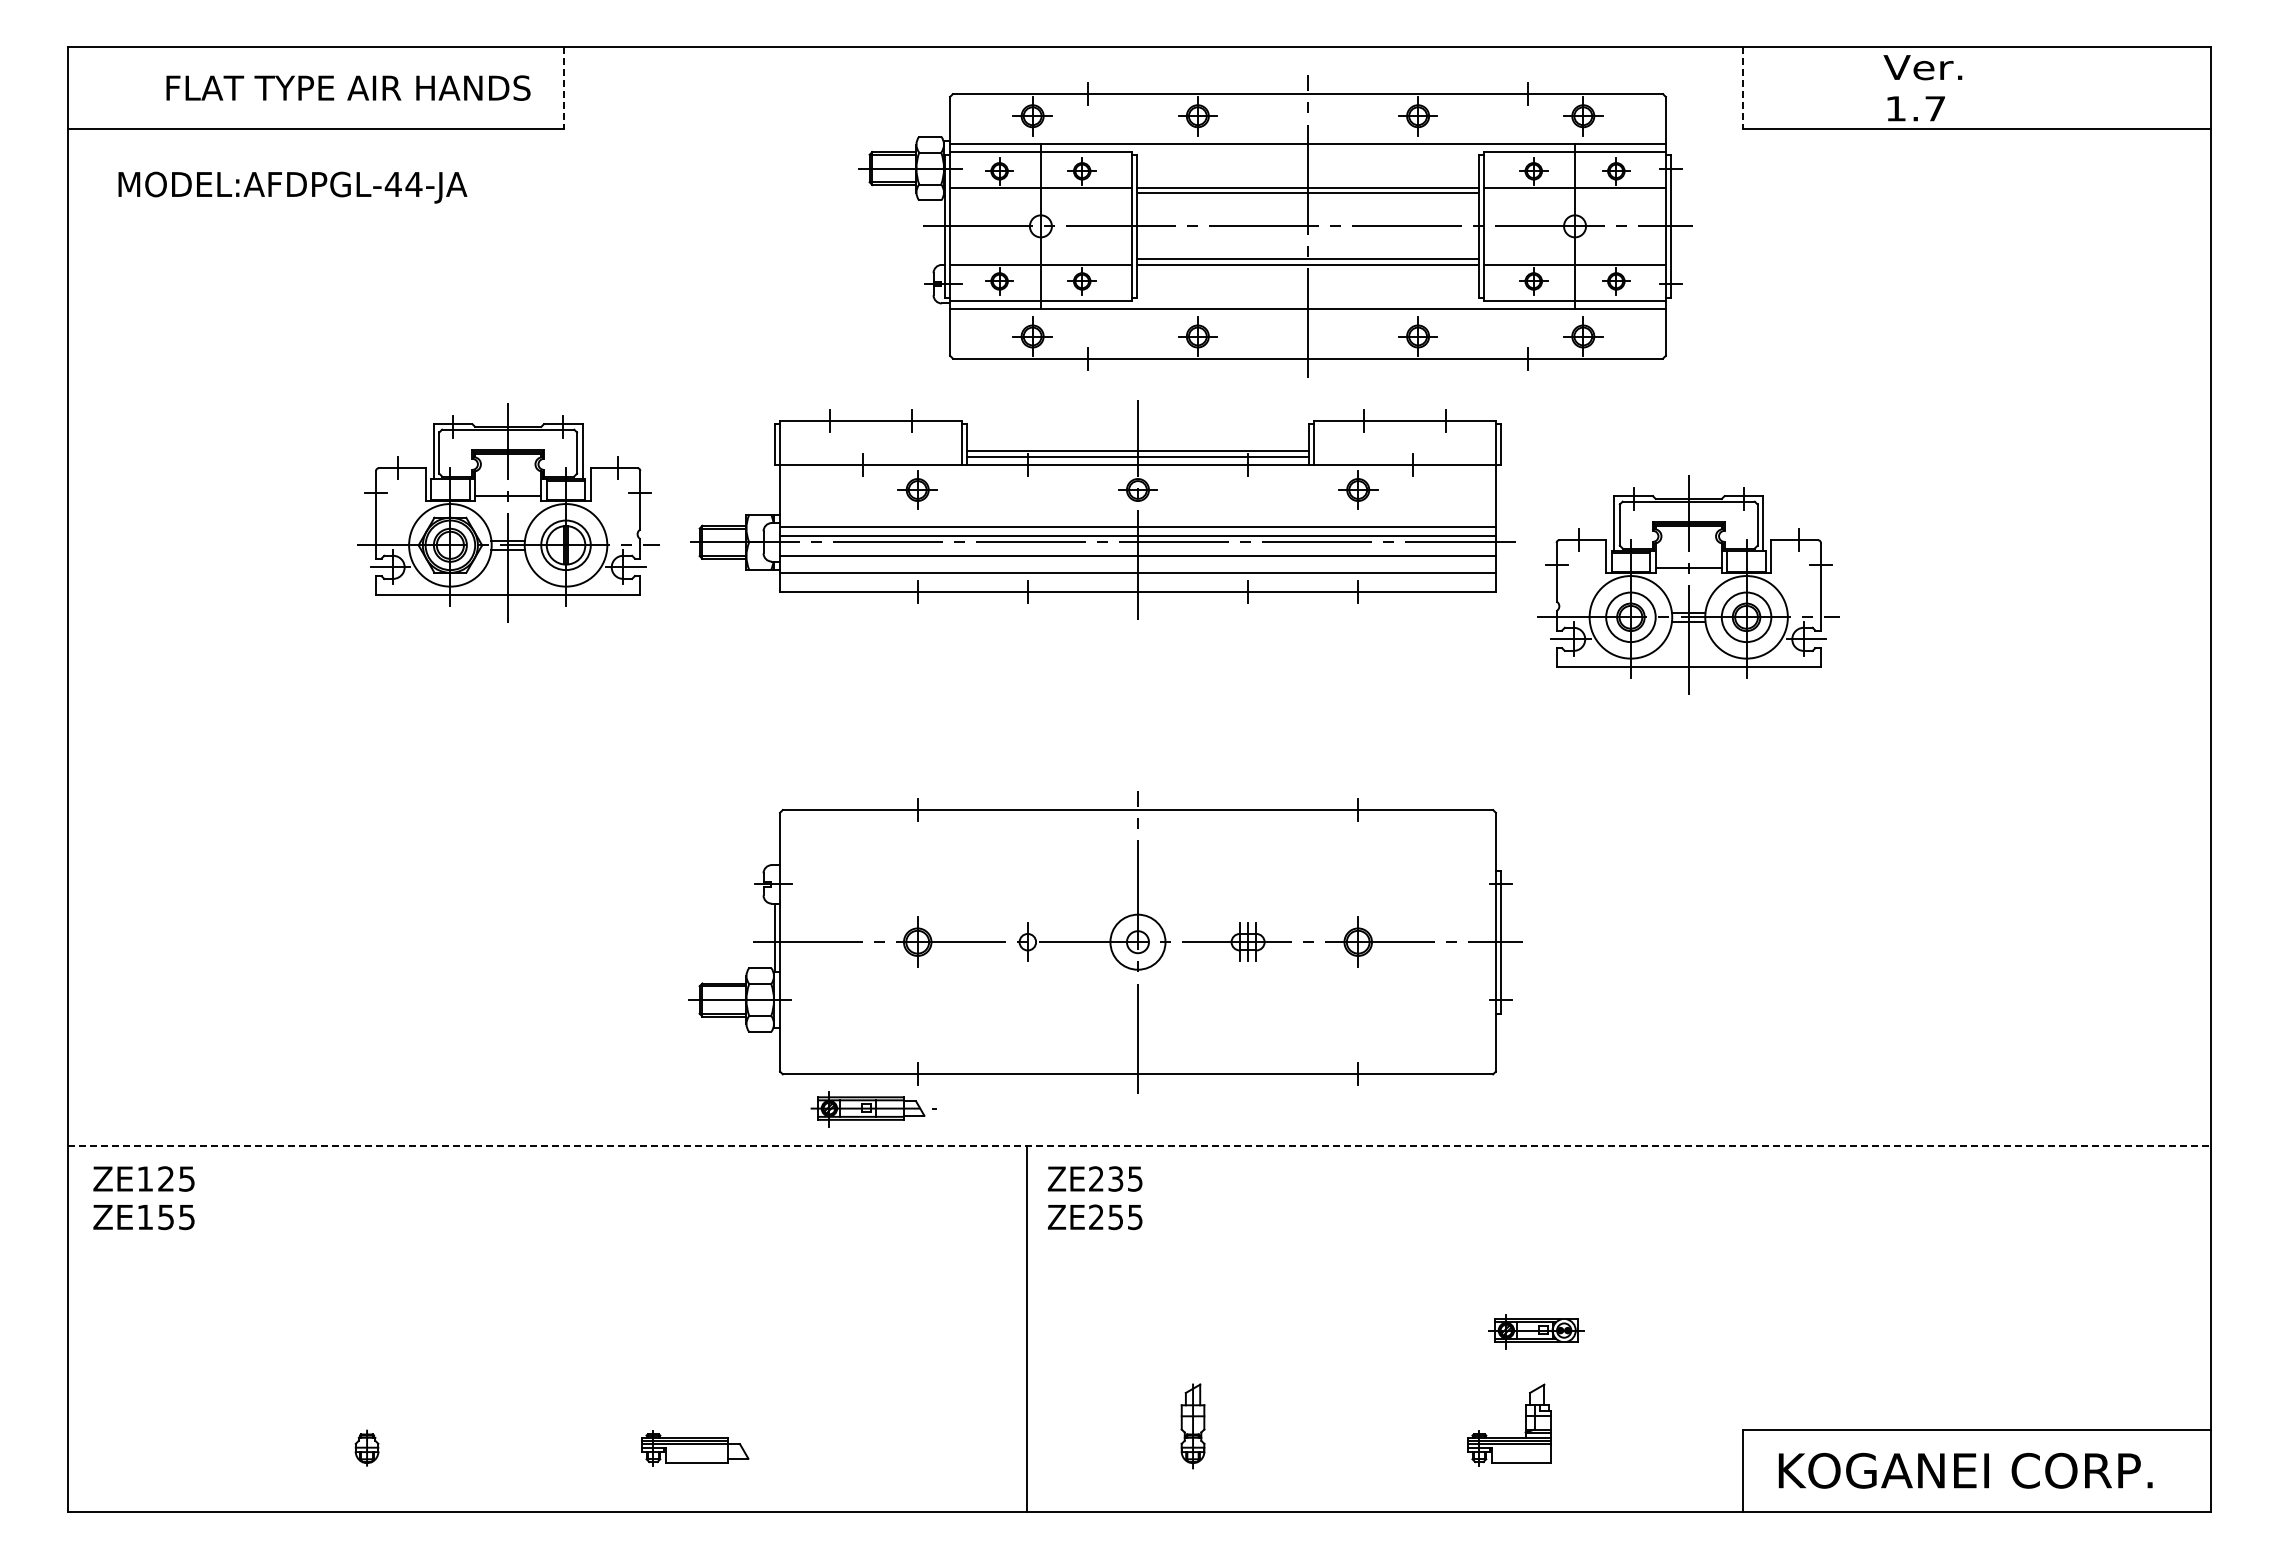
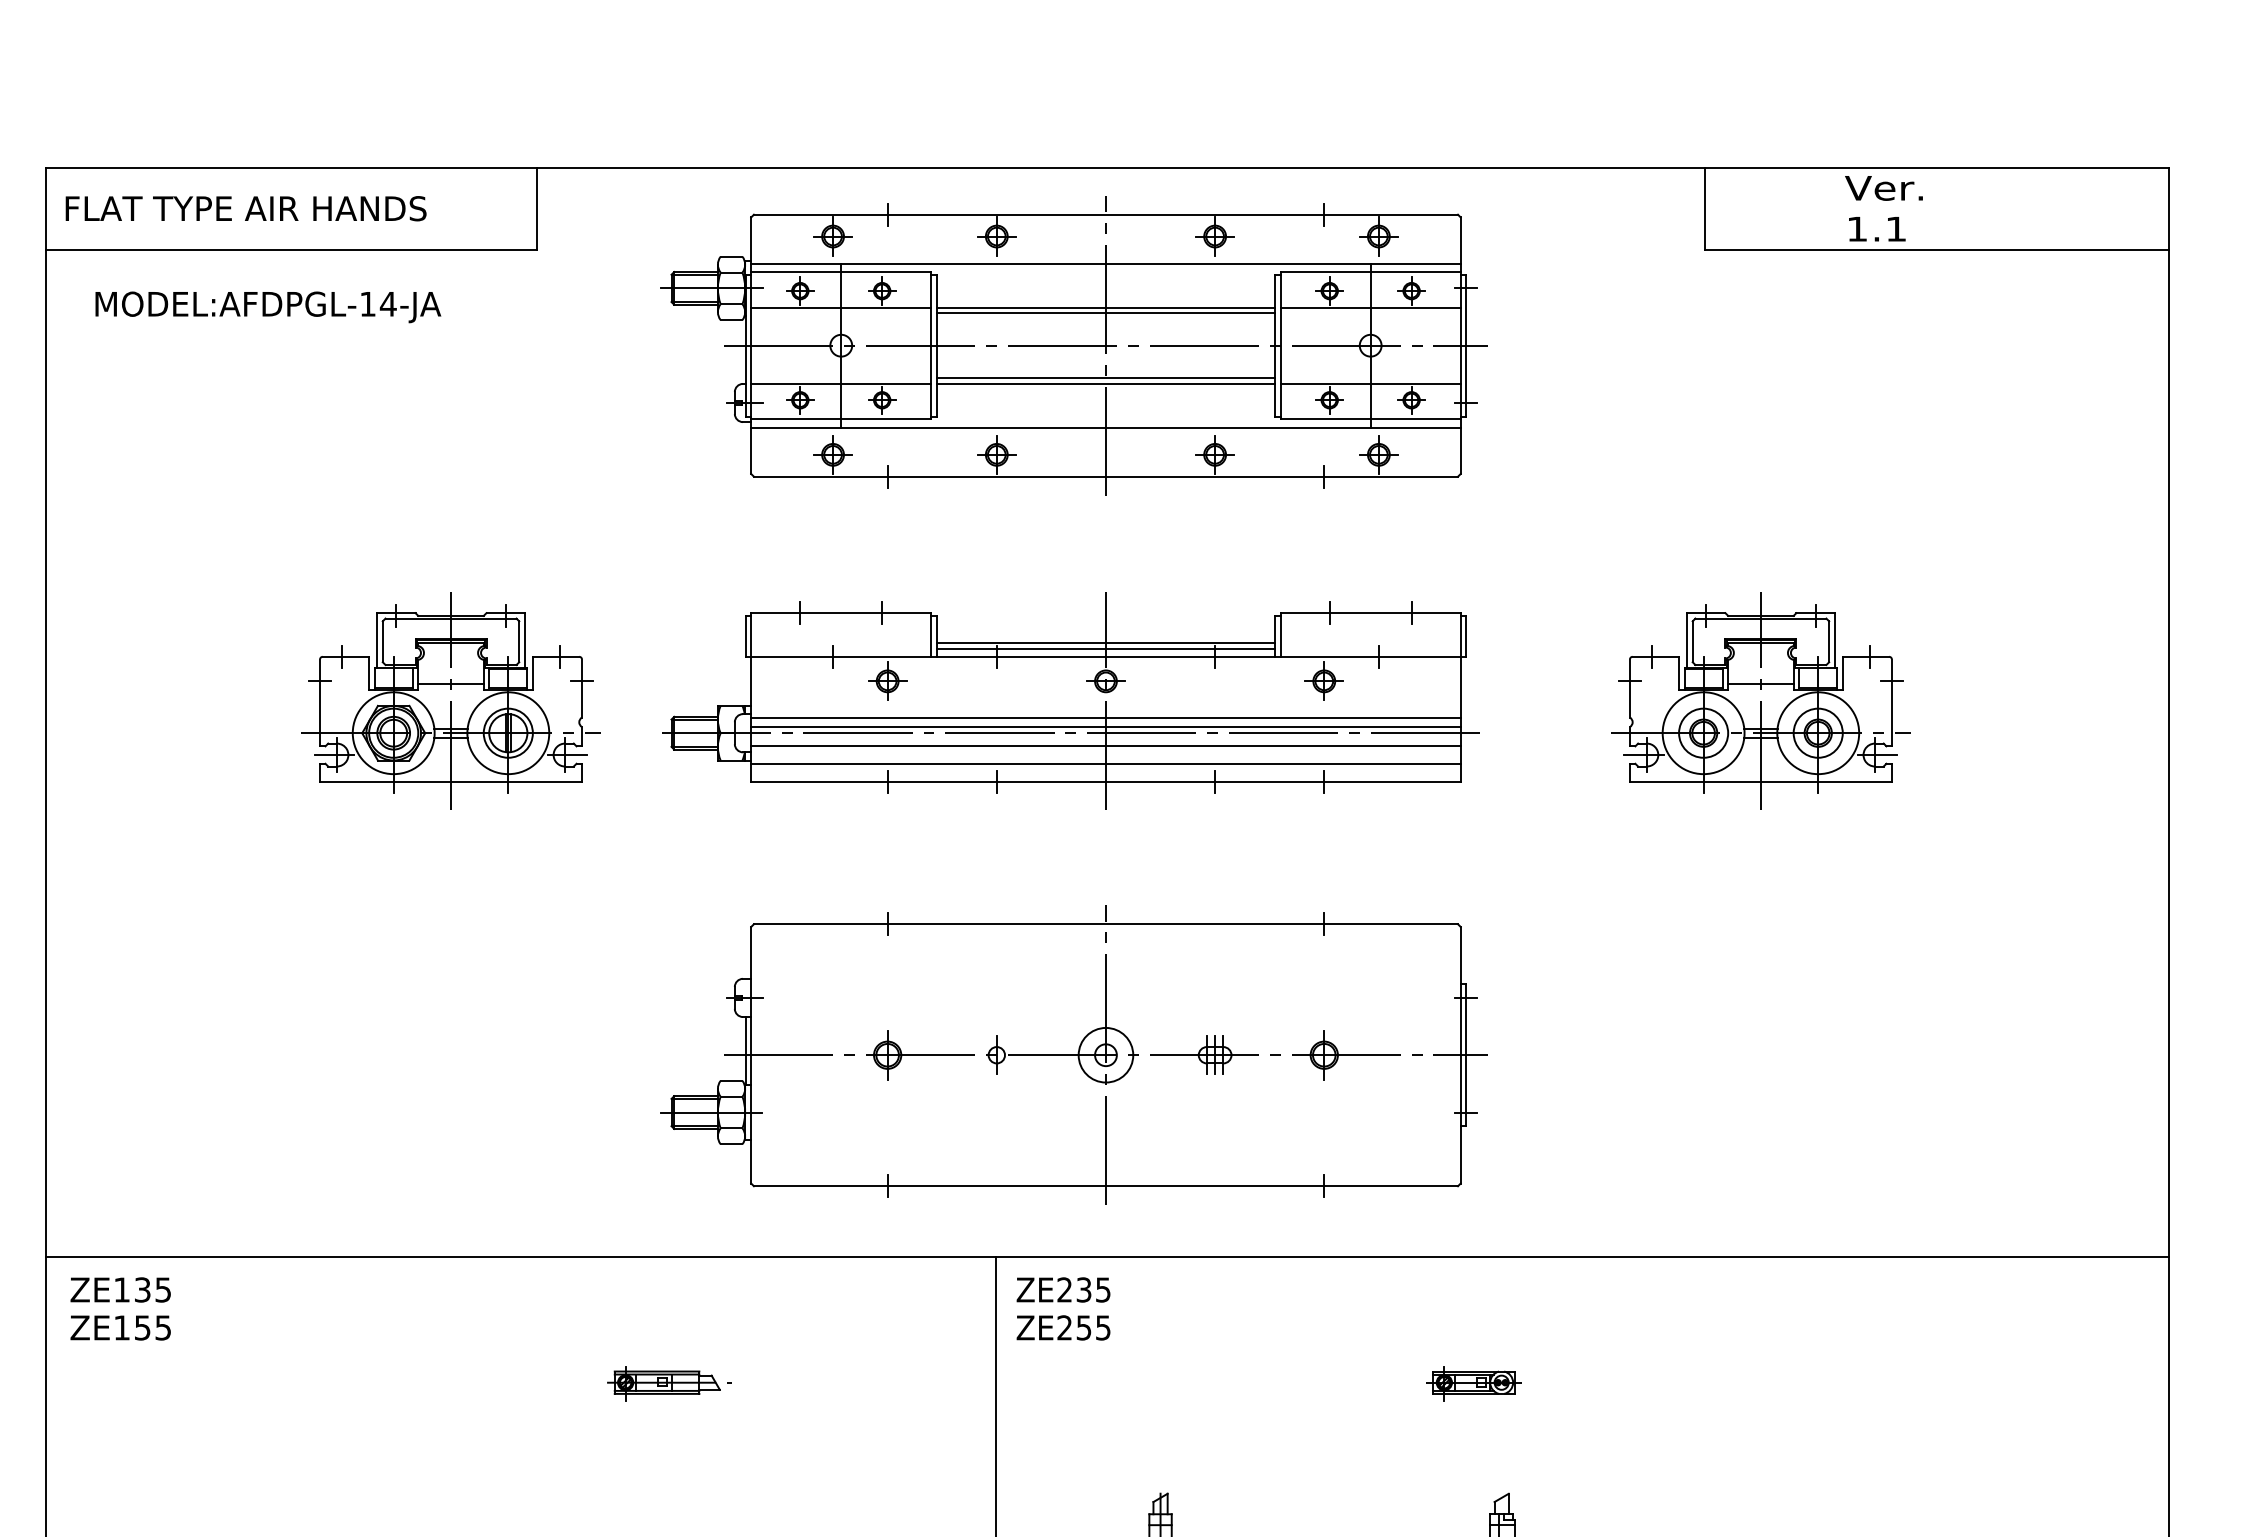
text: (348, 87) -> (246, 208), moved
line: (563, 88) -> (536, 209), dashed -> solid
line: (1742, 88) -> (1705, 209), dashed -> solid
text: (1934, 108) -> (1895, 228), 1.7 -> 1.1
text: (392, 184) -> (367, 304), MODEL:AFDPGL-44-JA -> MODEL:AFDPGL-14-JA
part: (1275, 226) -> (1073, 345), moved
part: (1102, 509) -> (1070, 700), moved
part: (508, 512) -> (451, 700), moved
part: (1688, 584) -> (1760, 700), moved
part: (873, 1109) -> (669, 1383), moved
line: (1139, 1145) -> (1107, 1256), dashed -> solid
text: (165, 1178) -> (142, 1289), ZE125 -> ZE135
part: (1536, 1331) -> (1474, 1383), moved

